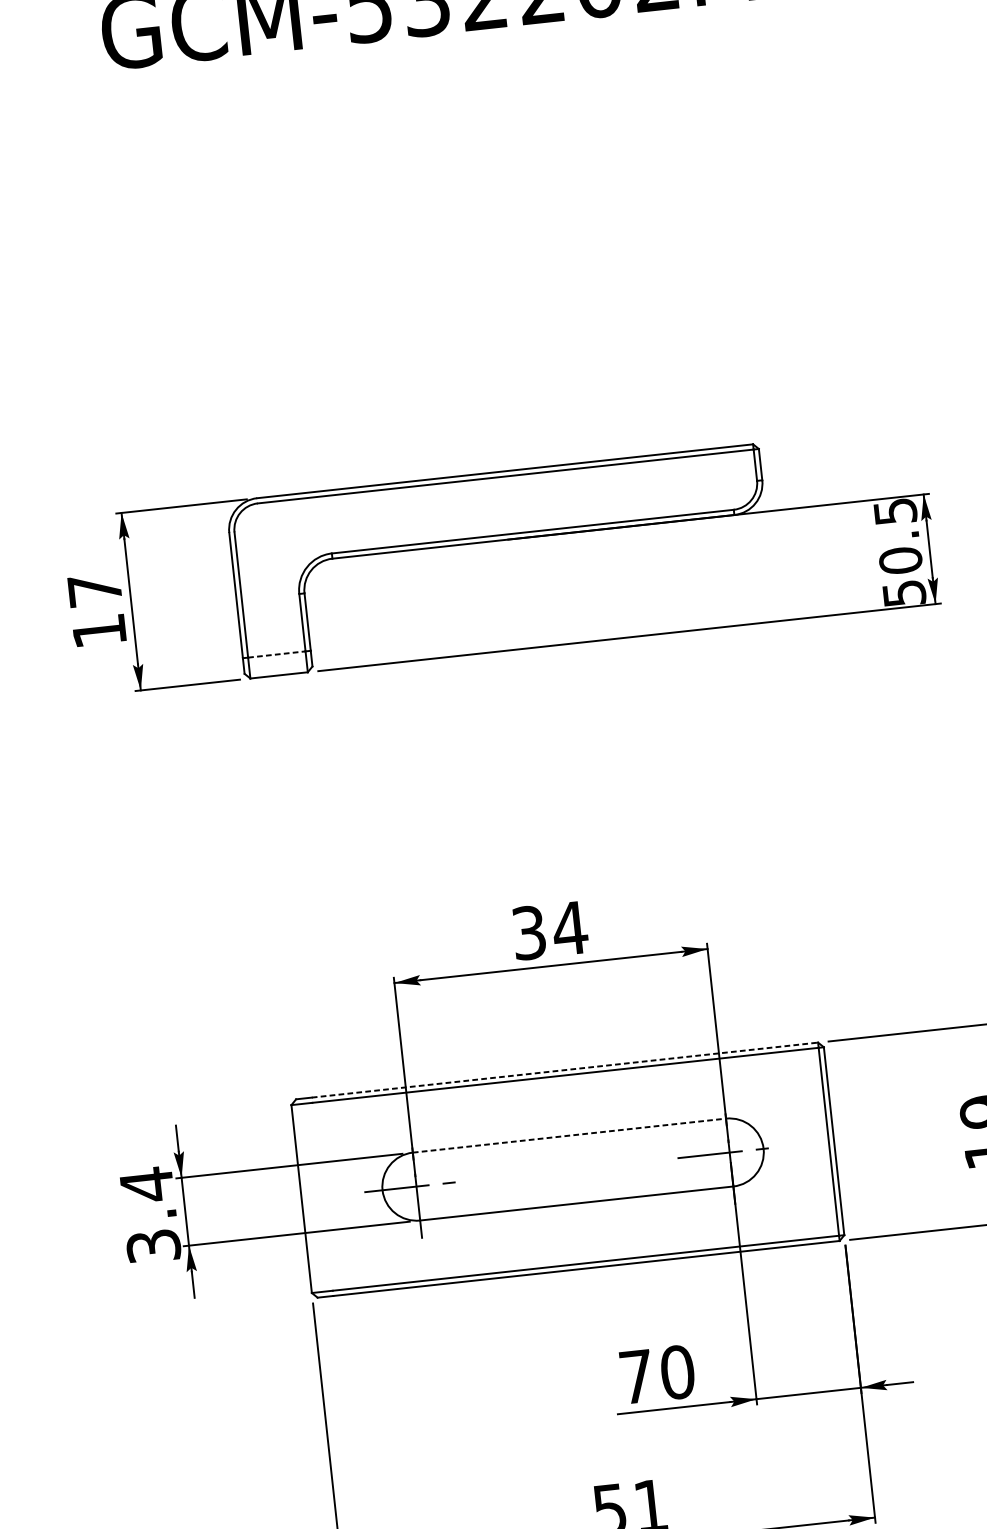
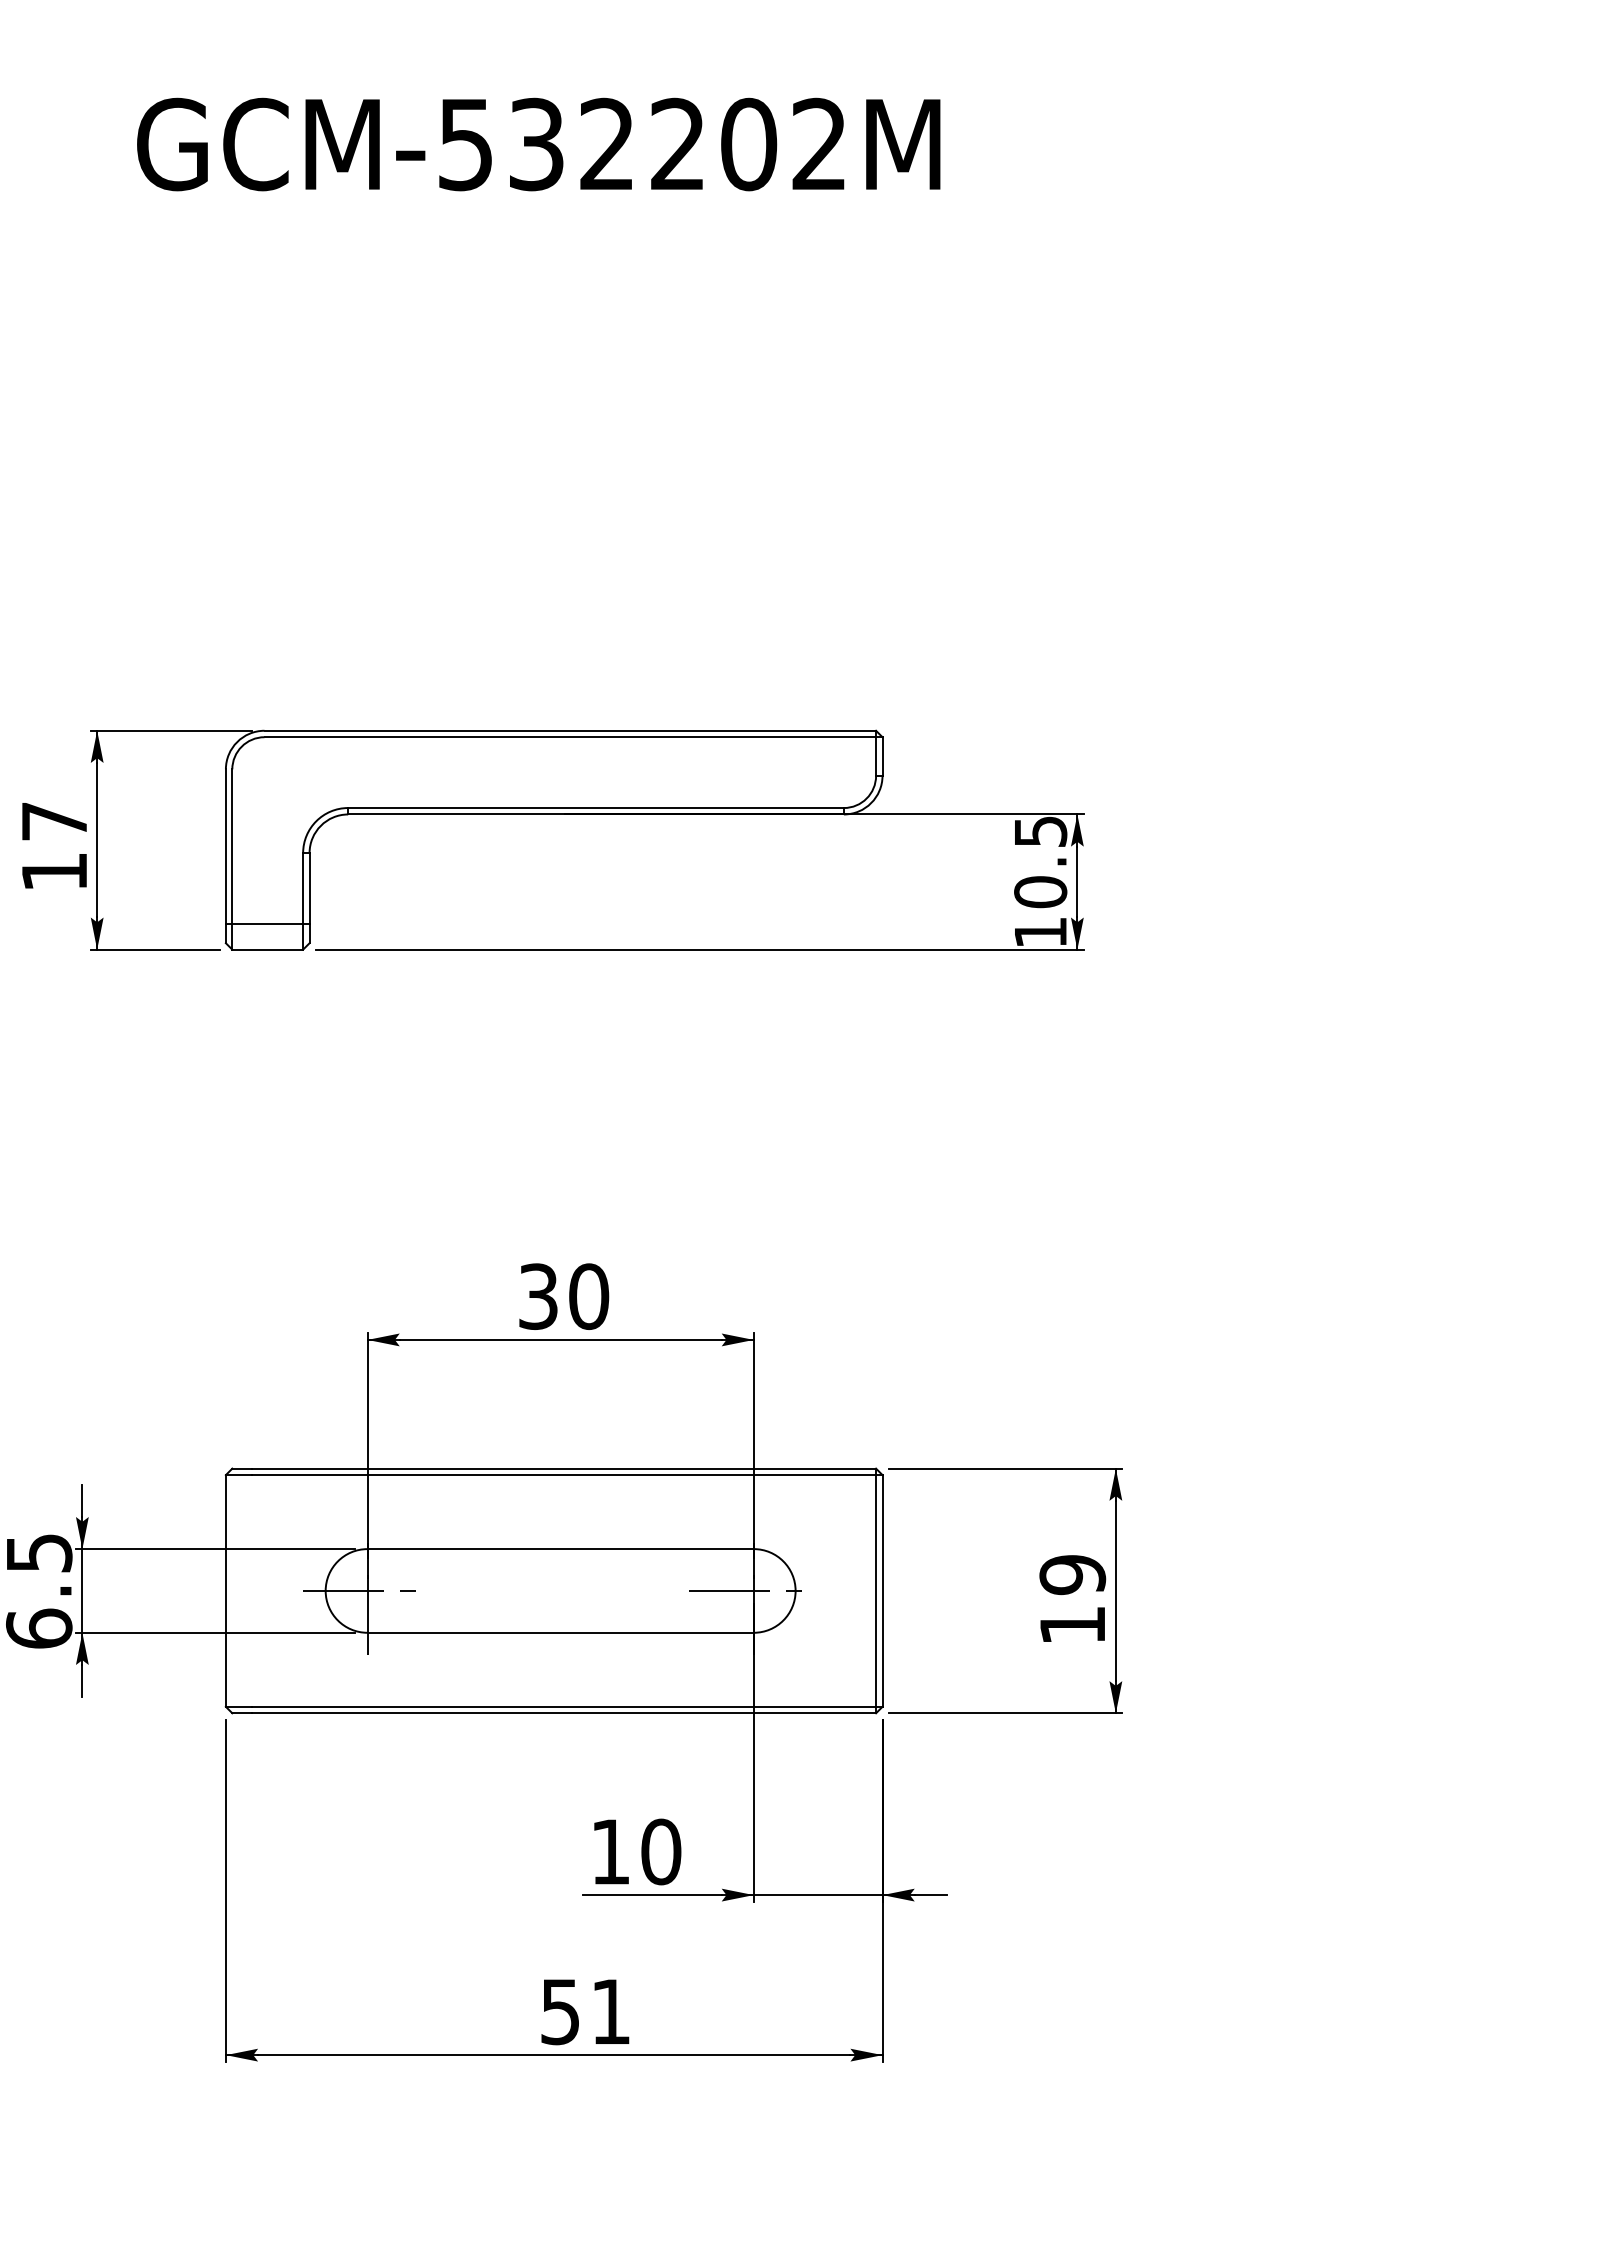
text: (904, 593) -> (1041, 932), 50.5 -> 10.5
line: (277, 654) -> (268, 923), dashed -> solid
text: (569, 928) -> (588, 1296), 34 -> 30
line: (565, 1069) -> (564, 1468), dashed -> solid
line: (570, 1135) -> (561, 1549), dashed -> solid
text: (150, 1215) -> (39, 1590), 3.4 -> 6.5
text: (636, 1376) -> (610, 1851), 70 -> 10

